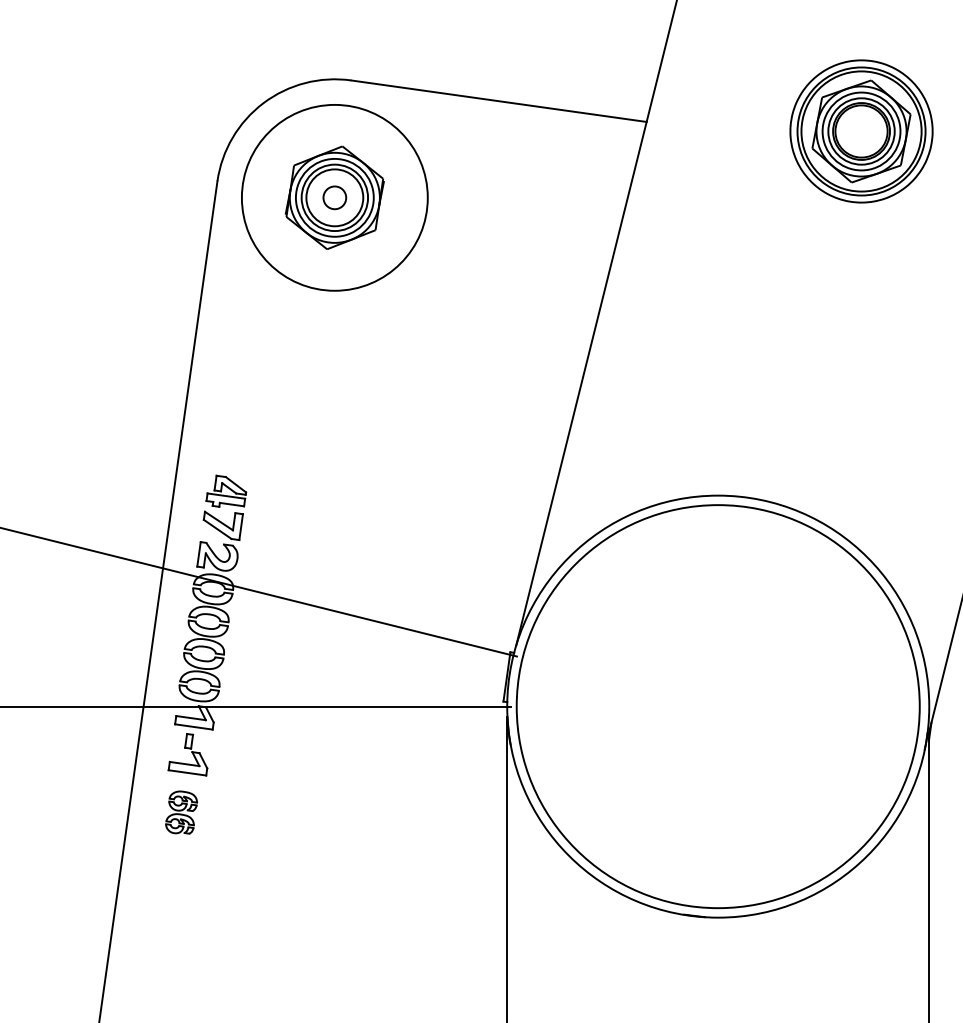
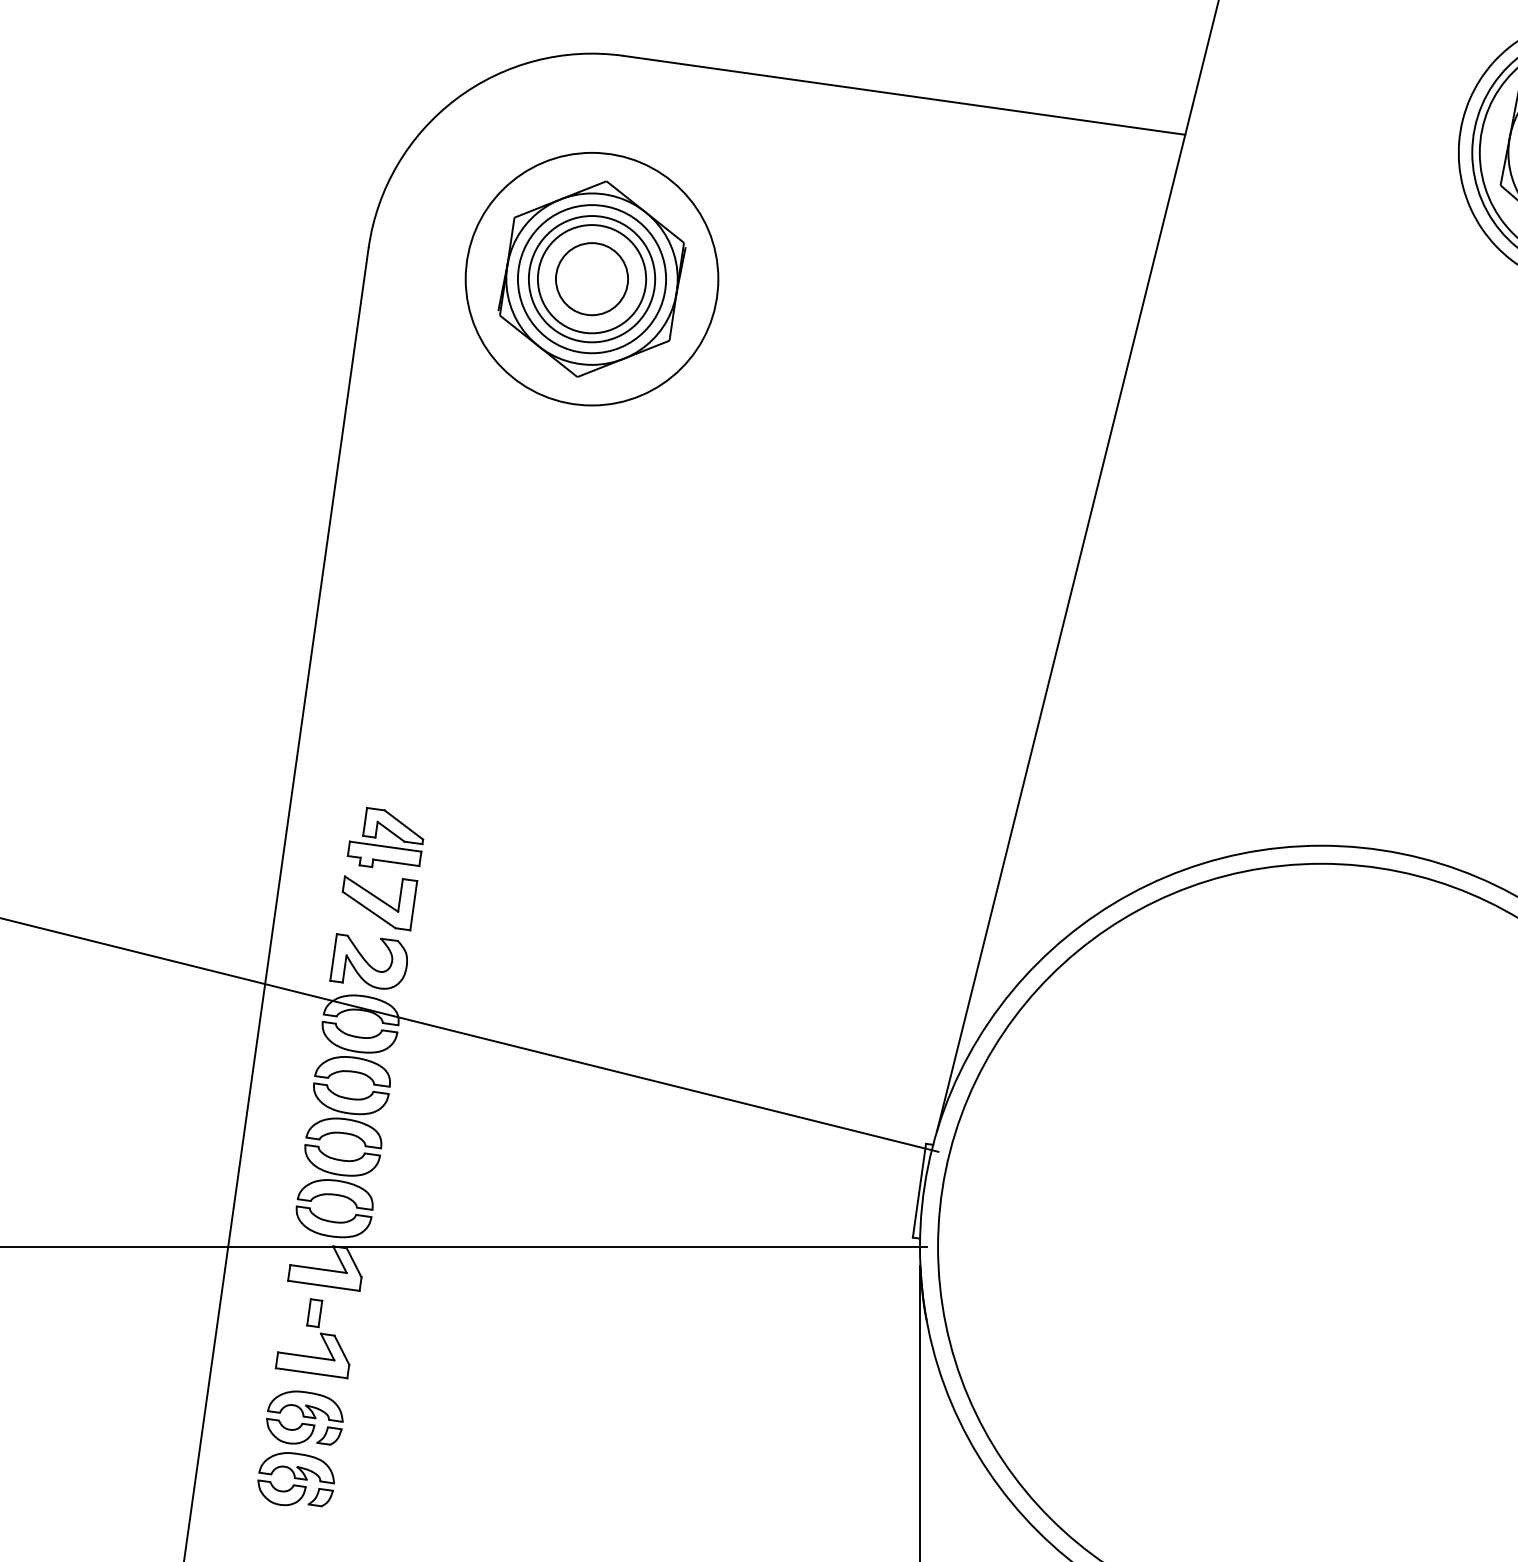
circle: (334, 197) -> (591, 278), size x0.71
circle: (334, 197) -> (591, 278), size x1.67
part: (181, 812) -> (300, 1448), size x1.43

